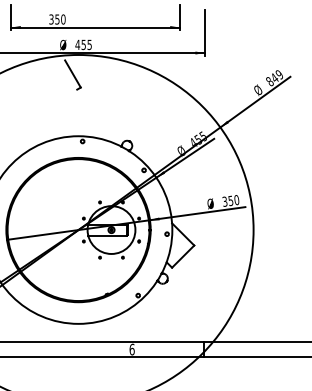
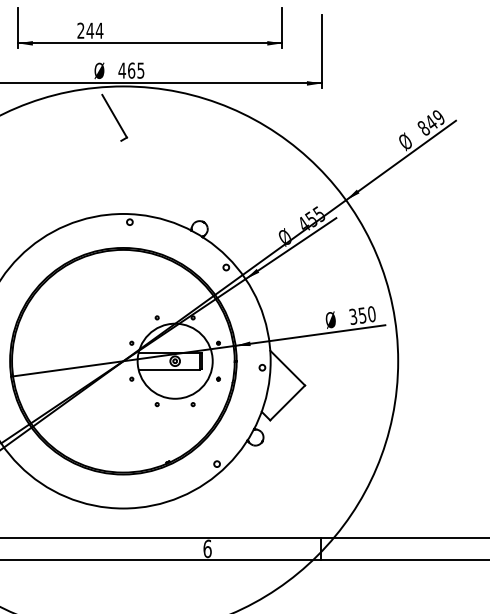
text: (57, 19) -> (90, 30), 350 -> 244
text: (83, 44) -> (131, 69), 455 -> 465

